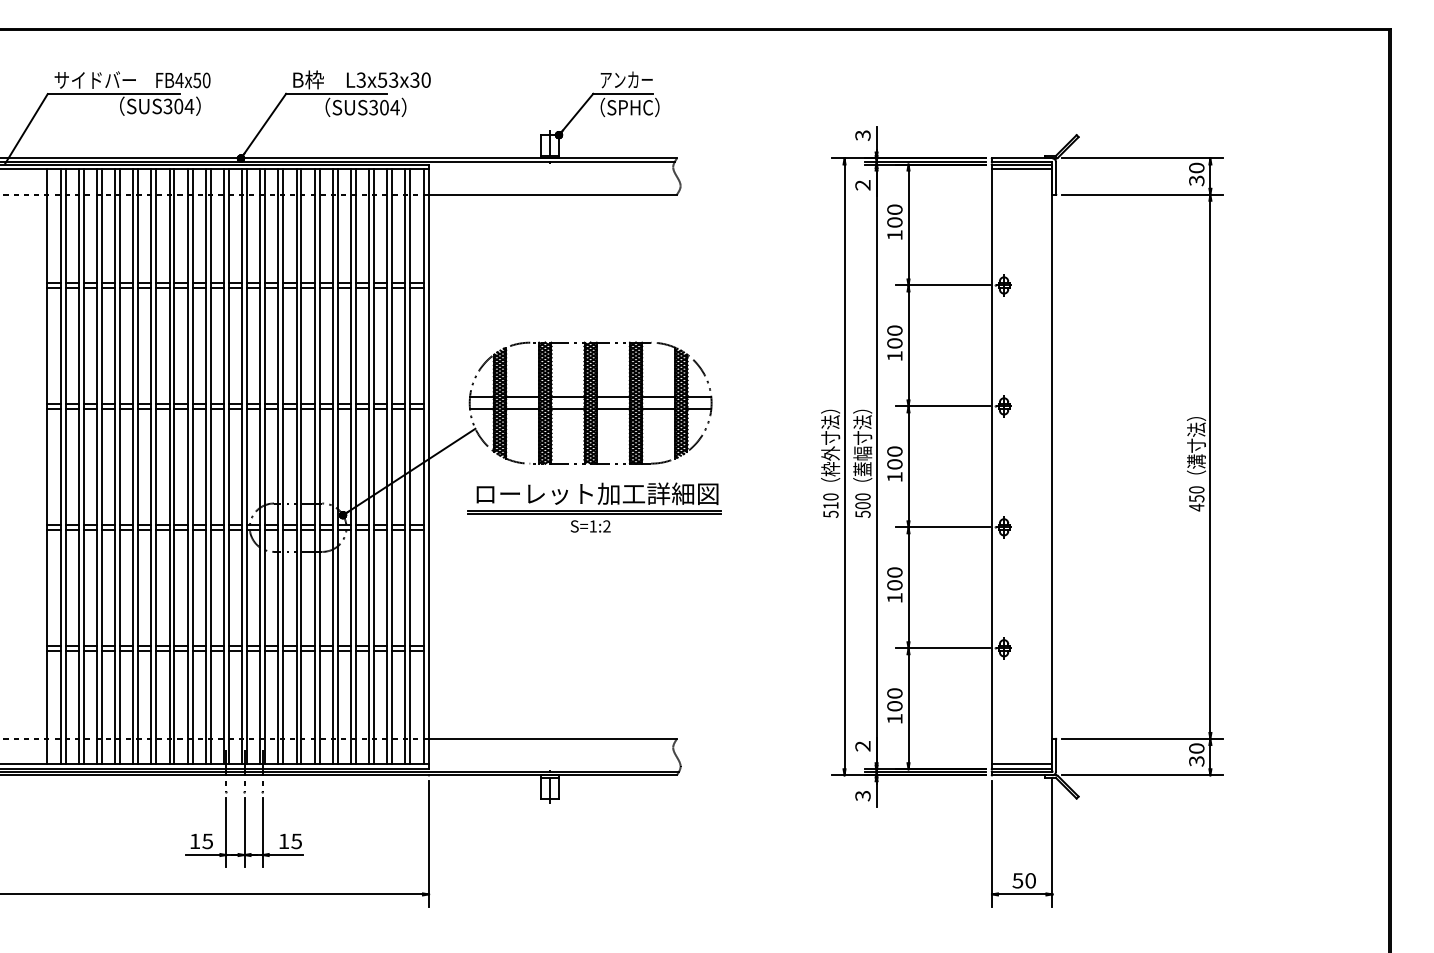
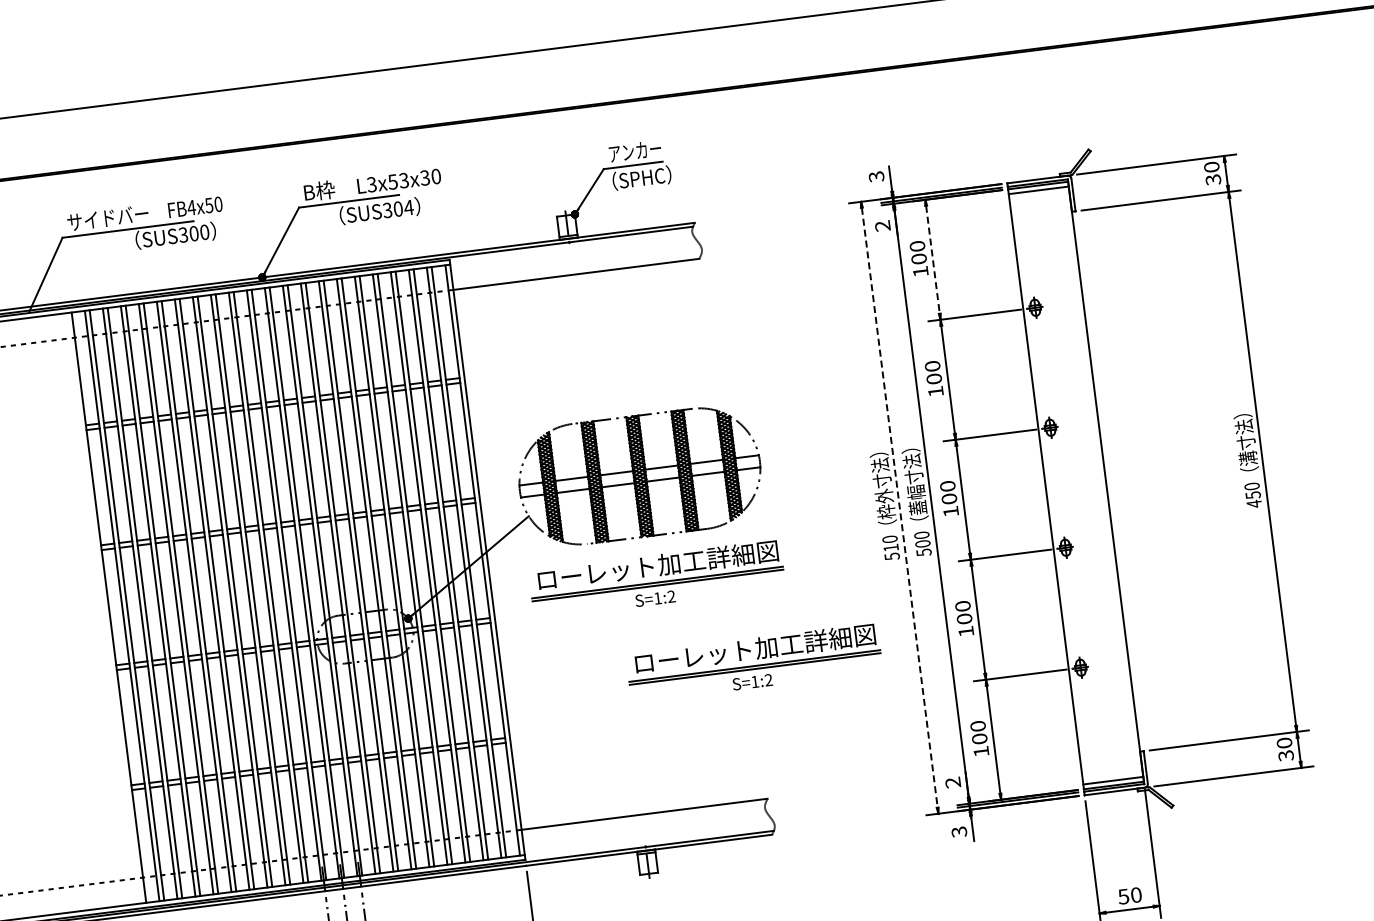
text: (189, 106) -> (204, 232), SUS304 -> SUS300
line: (908, 225) -> (932, 260), solid -> dashed
line: (844, 467) -> (899, 508), solid -> dashed
part: (680, 602) -> (754, 662), added

